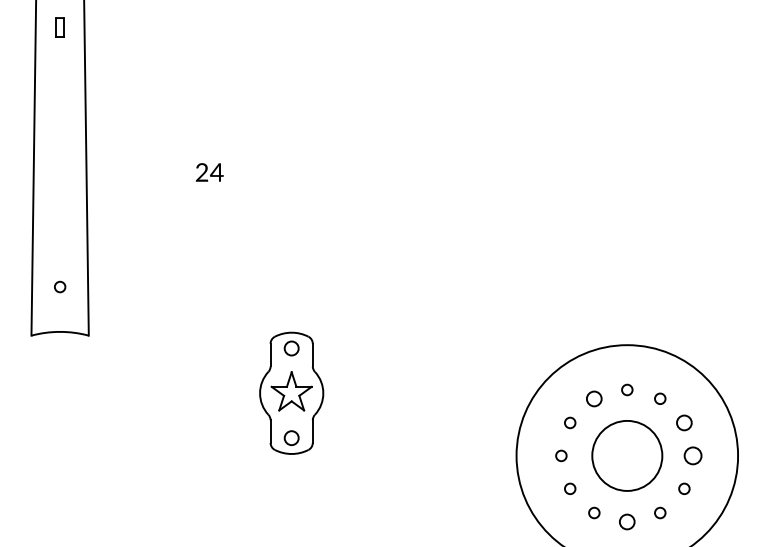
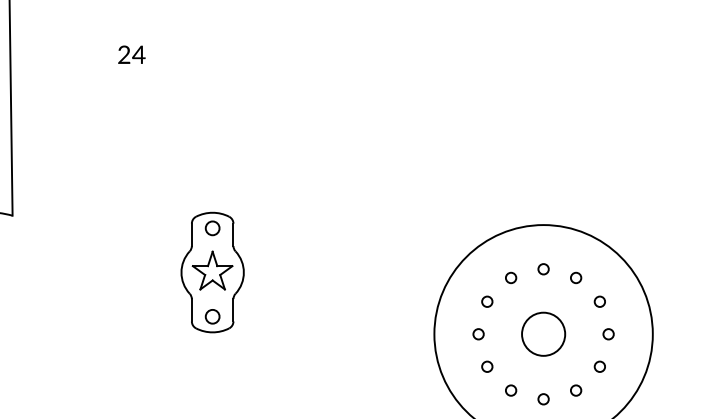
circle: (594, 398) -> (511, 277), size x0.71
circle: (684, 422) -> (600, 301), size x0.71
circle: (627, 455) -> (543, 333), size x0.62
circle: (693, 455) -> (608, 333), size x0.62
circle: (627, 521) -> (543, 398), size x0.71

